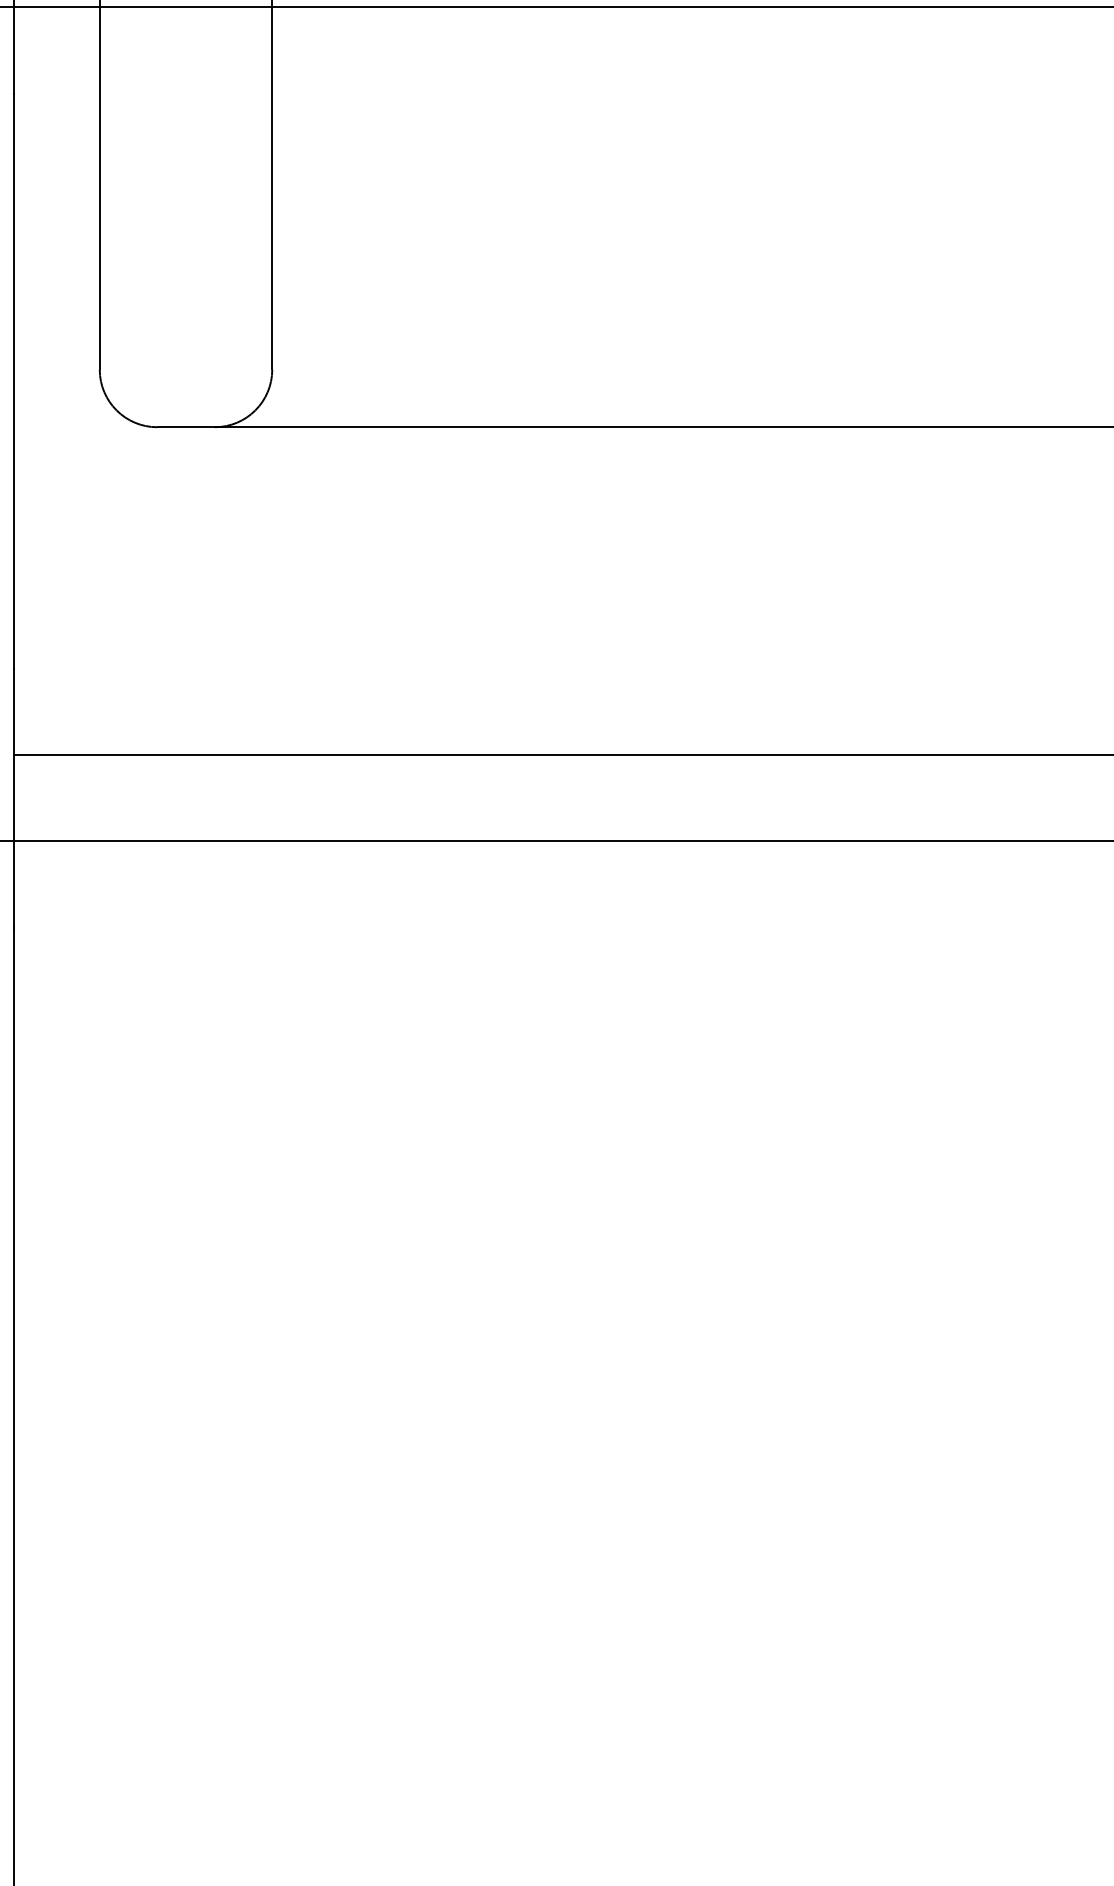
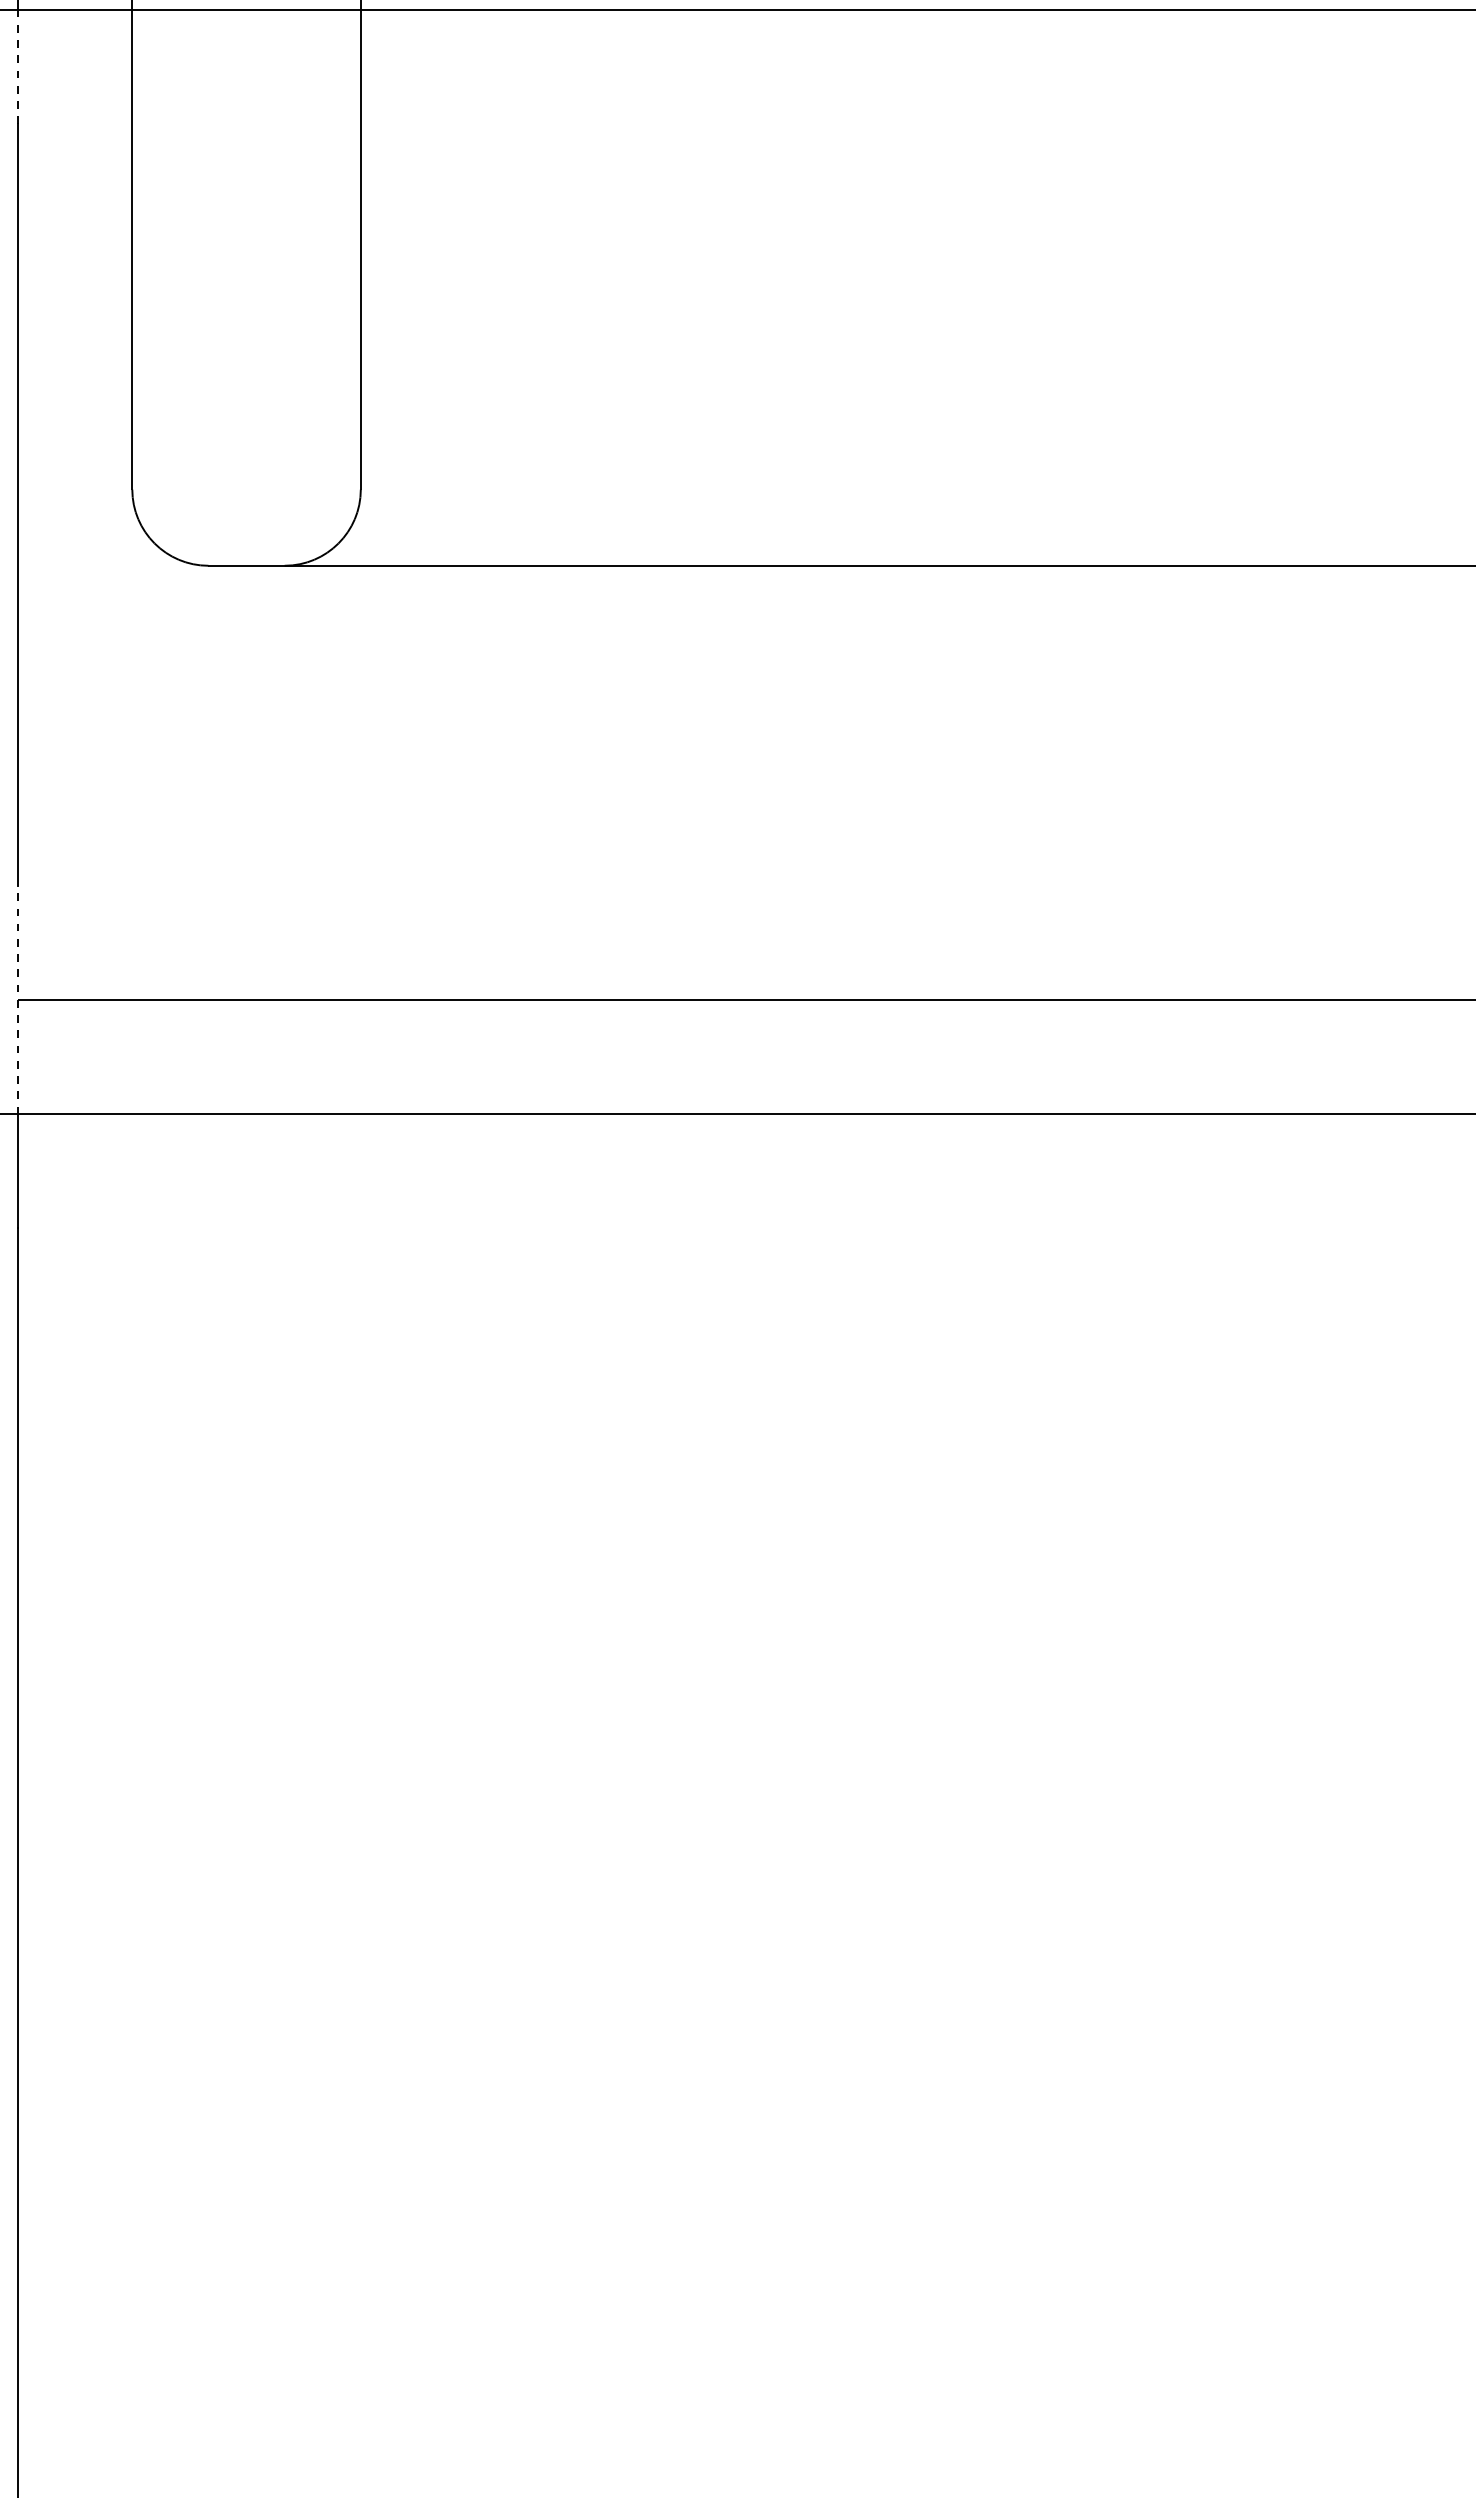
line: (13, 51) -> (18, 67), solid -> dashed
line: (13, 754) -> (18, 999), solid -> dashed

